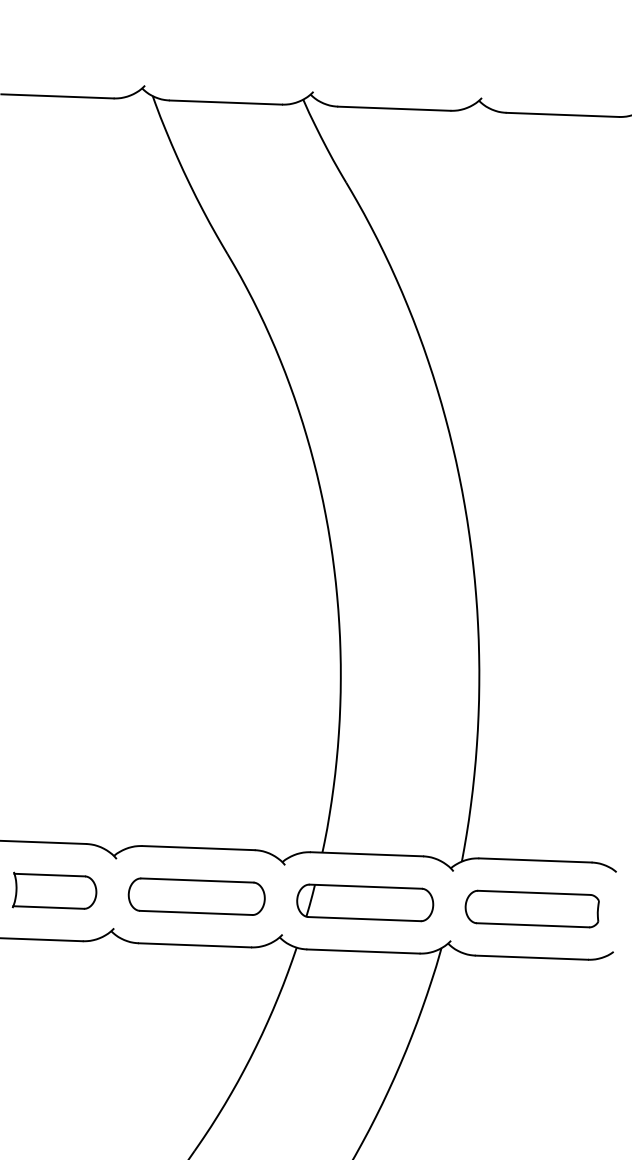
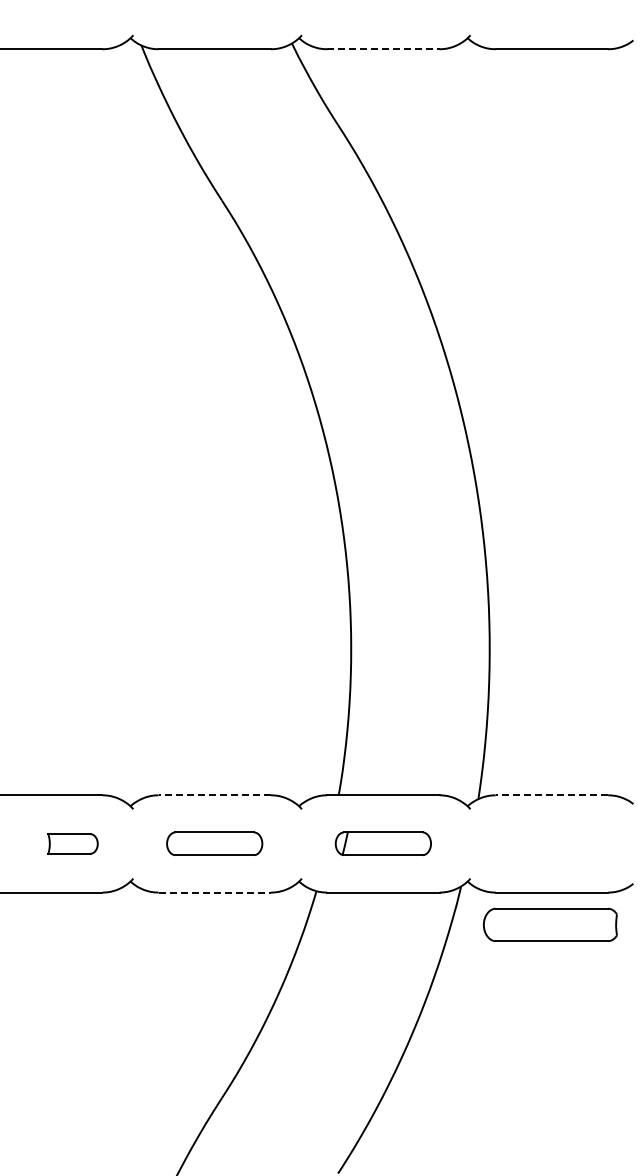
line: (394, 108) -> (383, 49), solid -> dashed
line: (198, 848) -> (214, 795), solid -> dashed
line: (535, 860) -> (551, 795), solid -> dashed
part: (54, 891) -> (72, 843), size x0.6
part: (196, 896) -> (214, 843), size x0.7
part: (365, 902) -> (383, 843), size x0.7
part: (532, 908) -> (550, 924), moved
line: (195, 945) -> (215, 892), solid -> dashed

